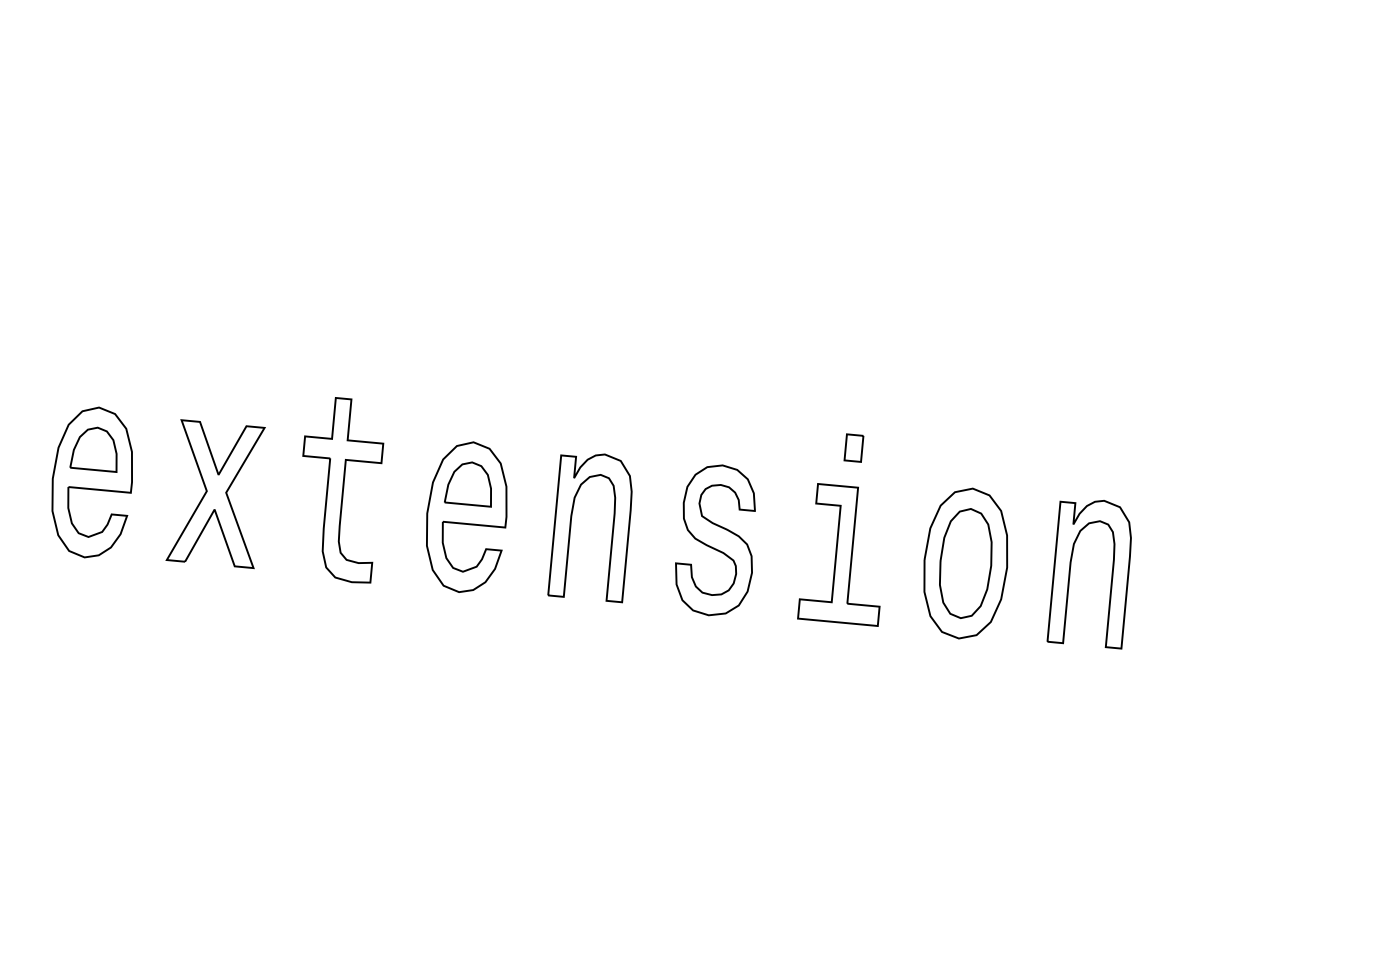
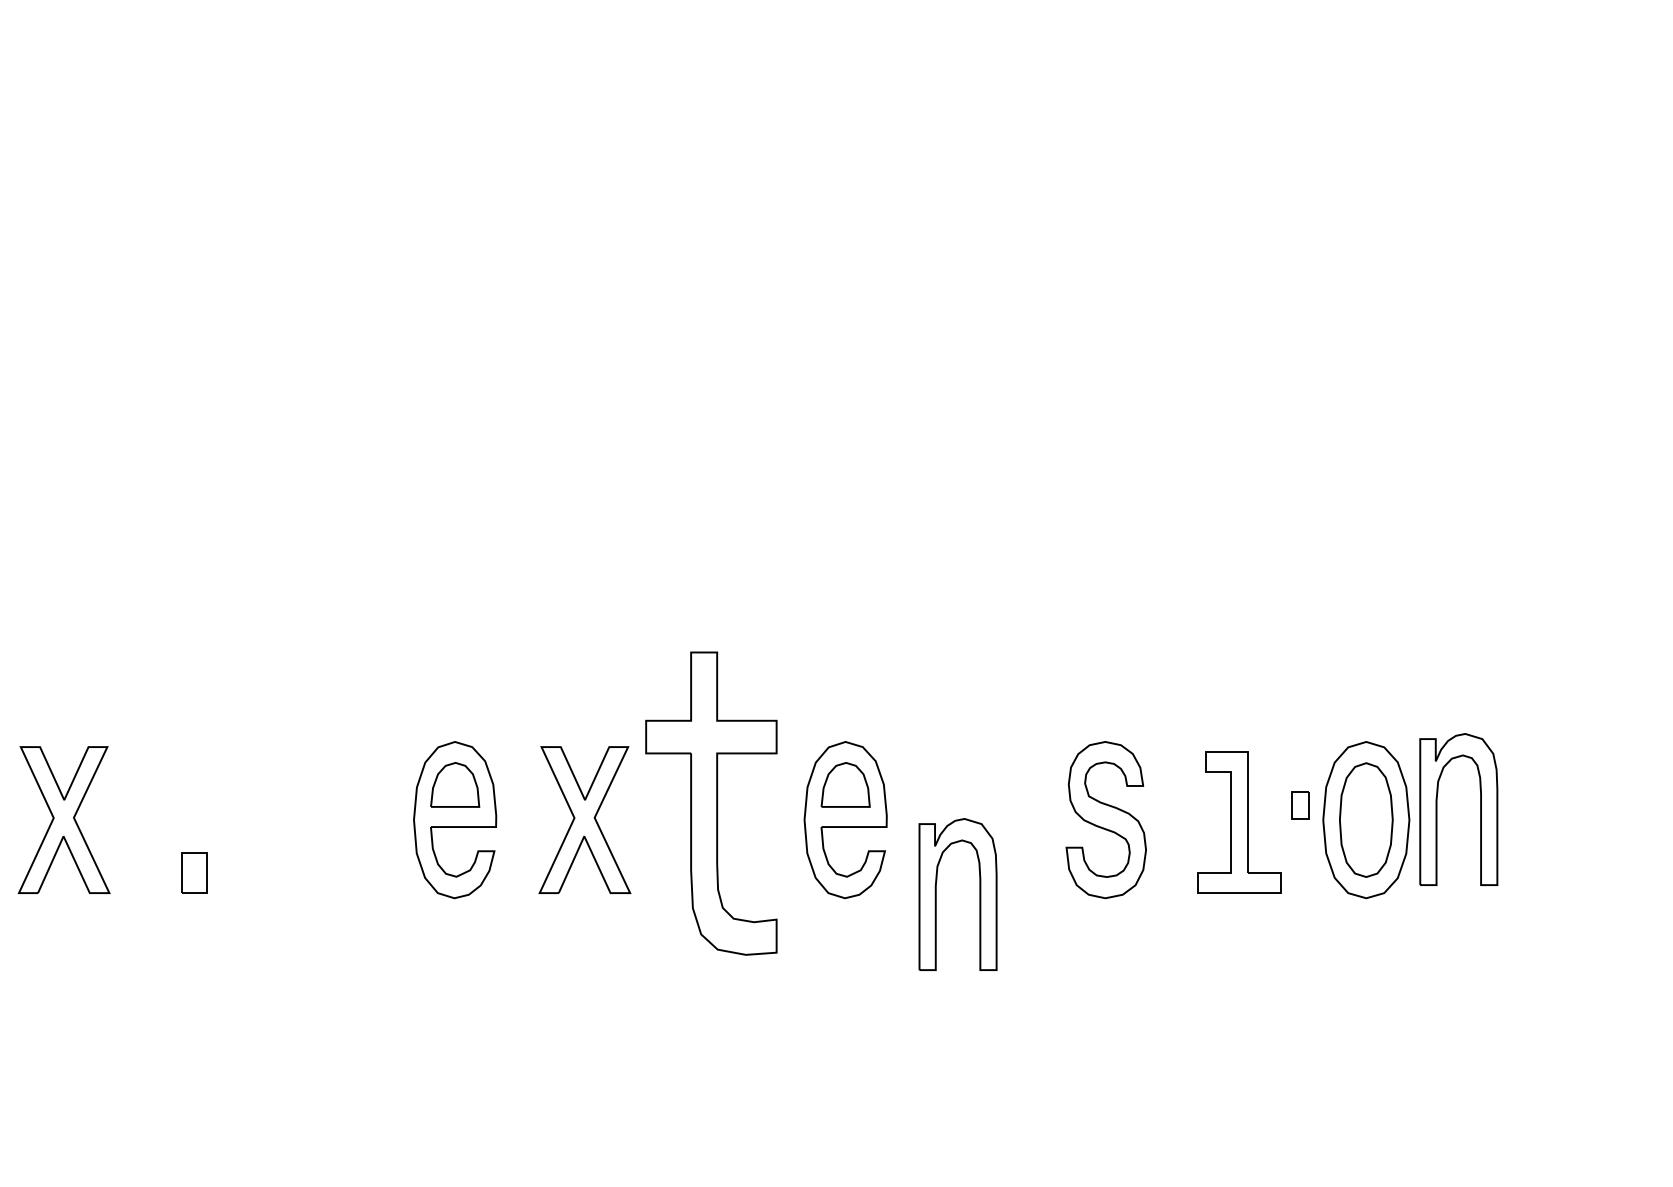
part: (853, 448) -> (1300, 805), moved
part: (339, 489) -> (711, 803), size x1.6
part: (571, 524) -> (936, 894), moved
part: (1070, 570) -> (1437, 809), moved

